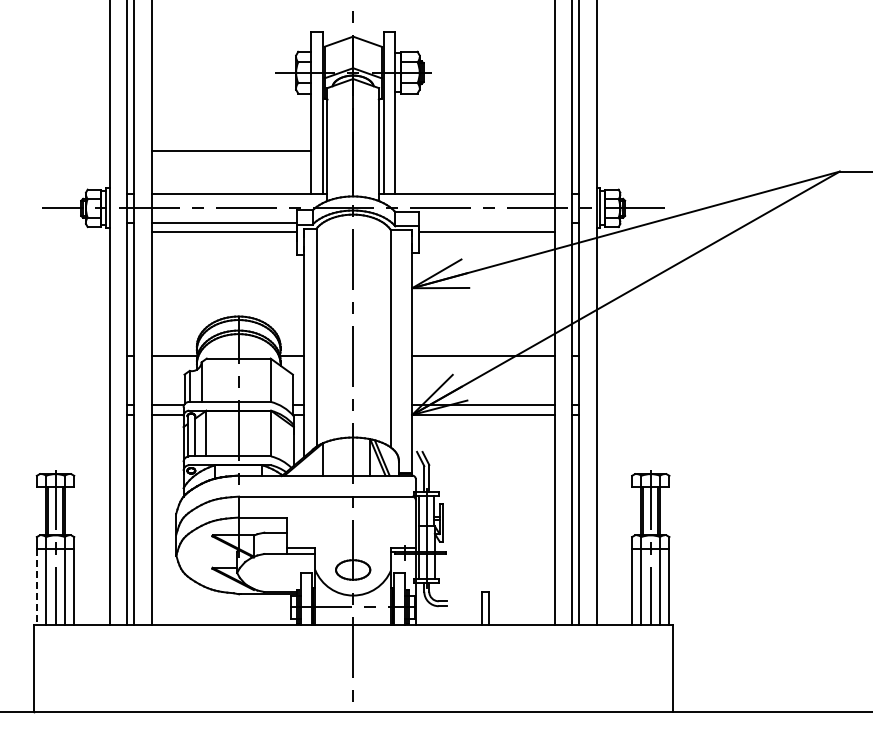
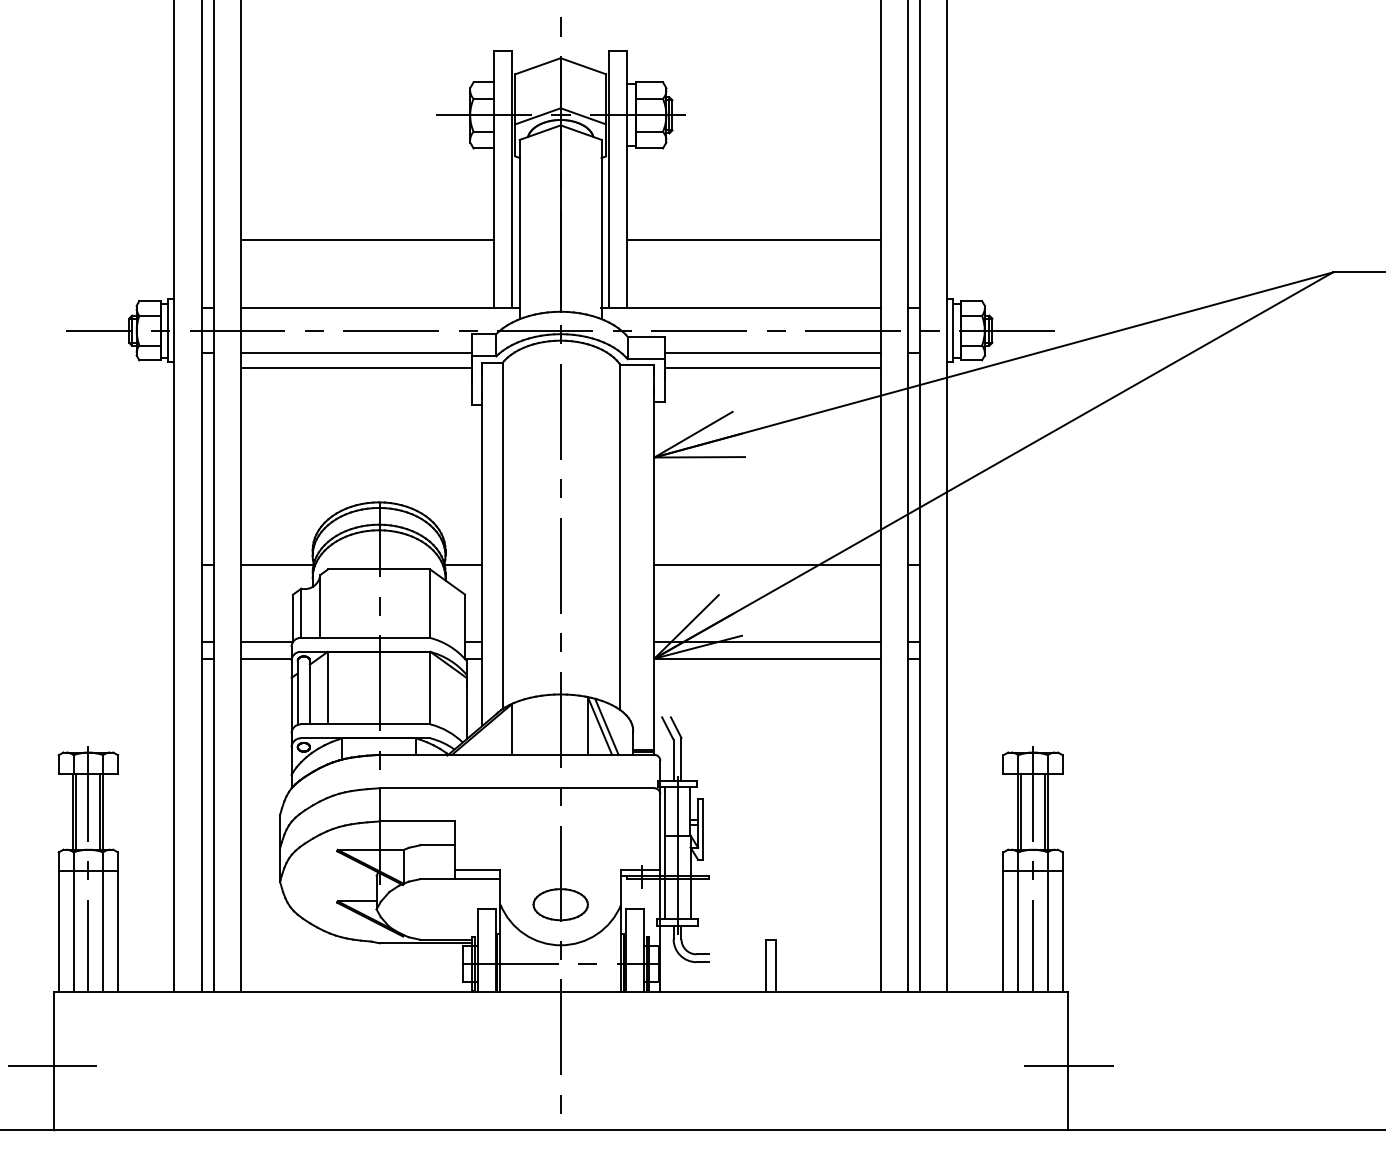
line: (474, 150) -> (753, 238), added
line: (486, 222) -> (772, 353), added
line: (36, 587) -> (58, 932), dashed -> solid
line: (32, 671) -> (51, 1065), added
line: (673, 671) -> (1069, 1065), added

